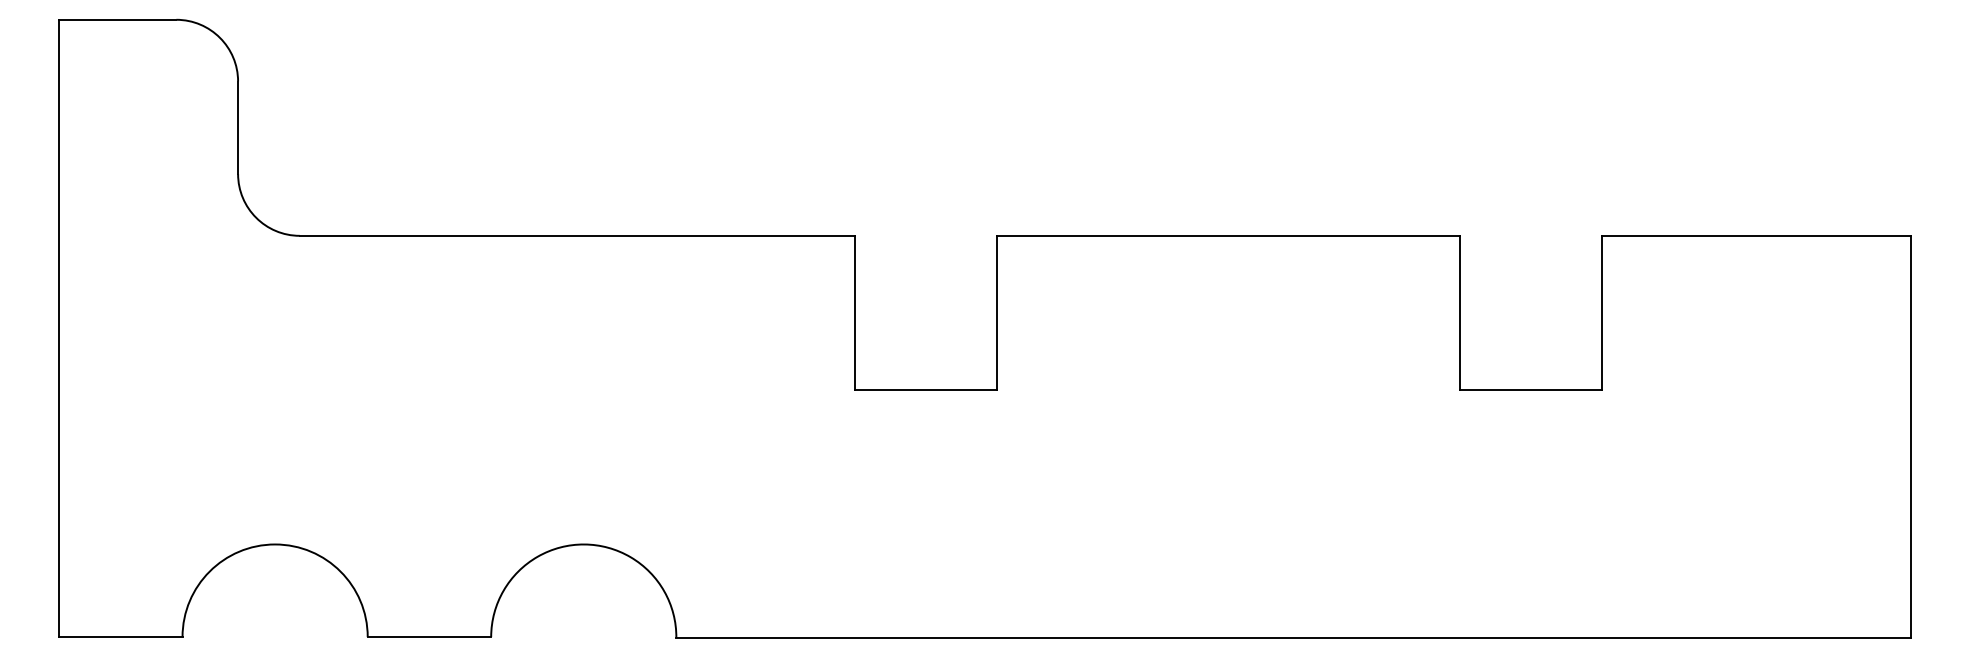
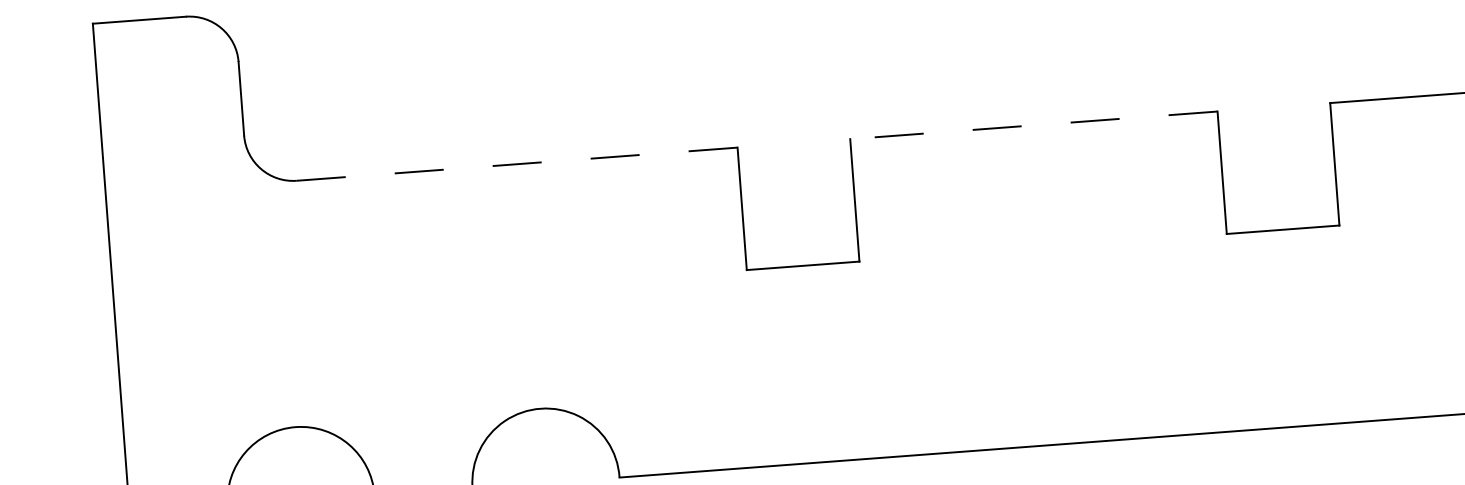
line: (577, 235) -> (517, 163), solid -> dashed
line: (1228, 235) -> (1033, 125), solid -> dashed

